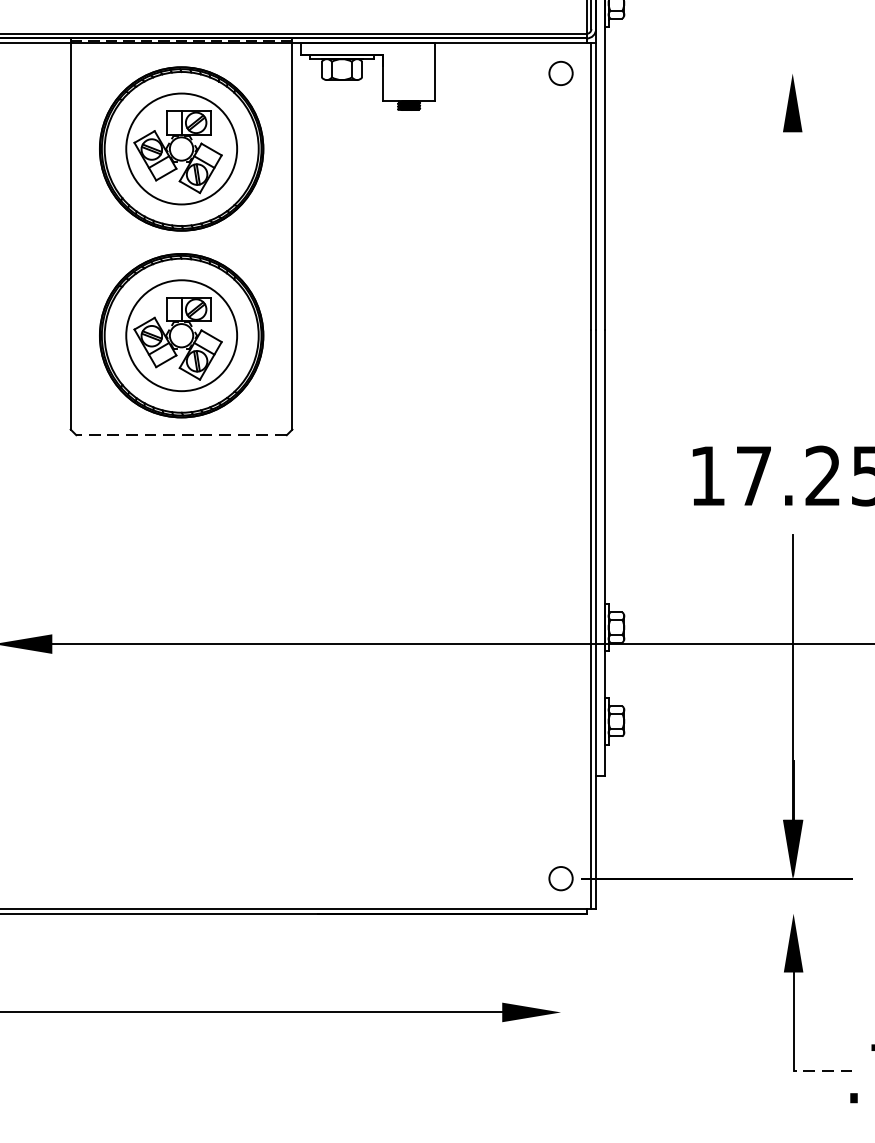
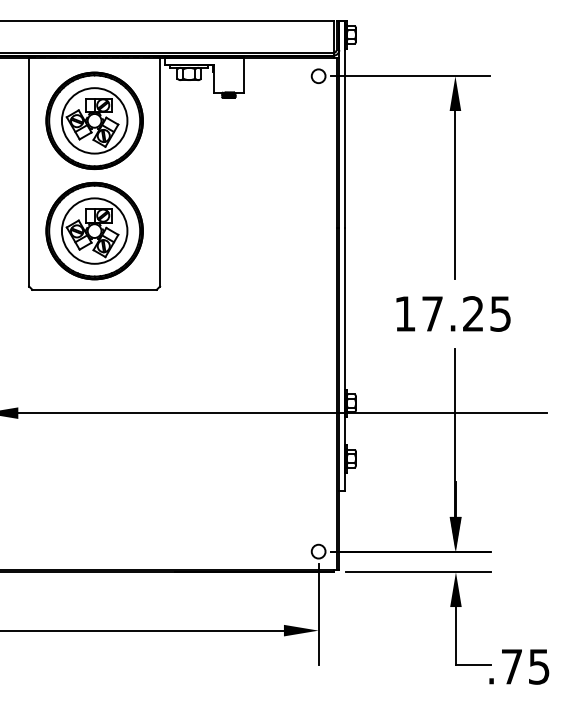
line: (716, 73) -> (410, 76), added
line: (792, 275) -> (455, 195), added
line: (181, 434) -> (94, 289), dashed -> solid
line: (728, 913) -> (417, 572), added
line: (560, 985) -> (318, 614), added
line: (821, 1071) -> (472, 665), dashed -> solid

